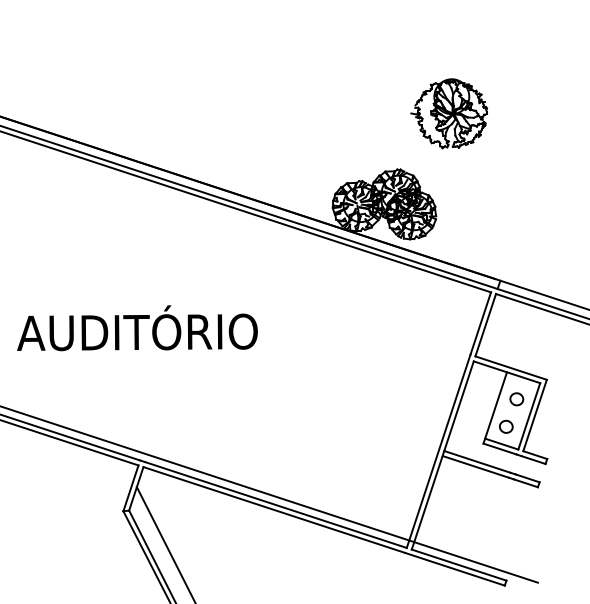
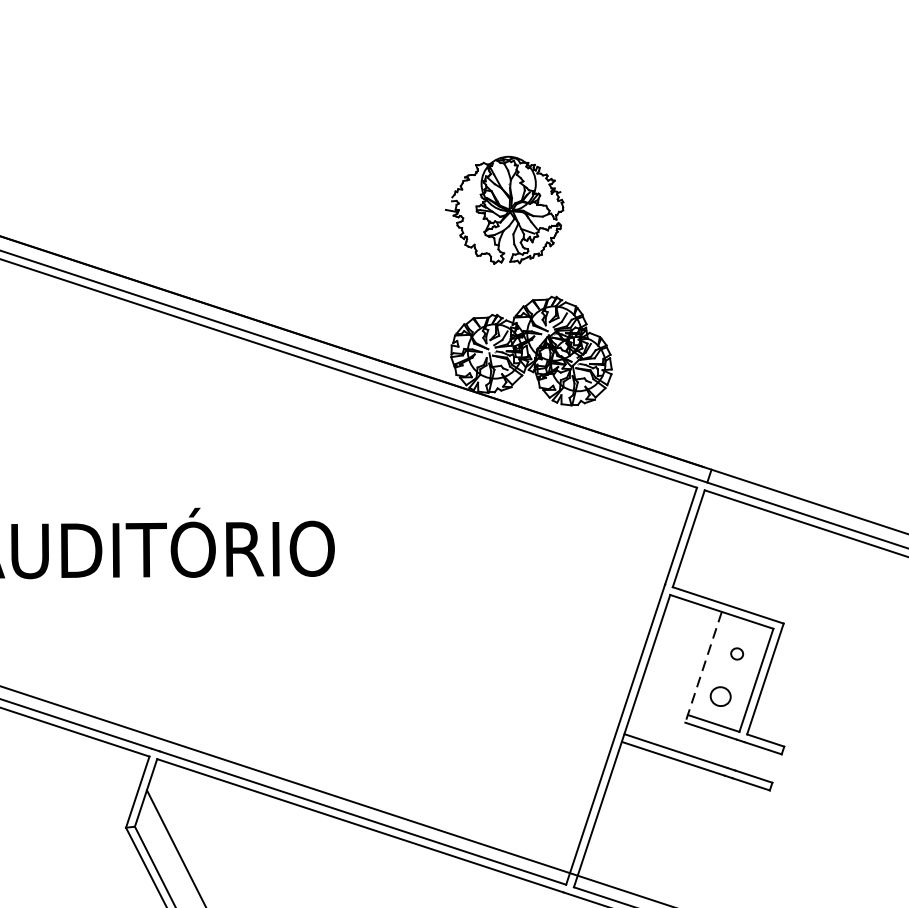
part: (448, 113) -> (503, 209), moved
part: (516, 399) -> (736, 654), size x0.6
line: (495, 407) -> (703, 666), solid -> dashed

